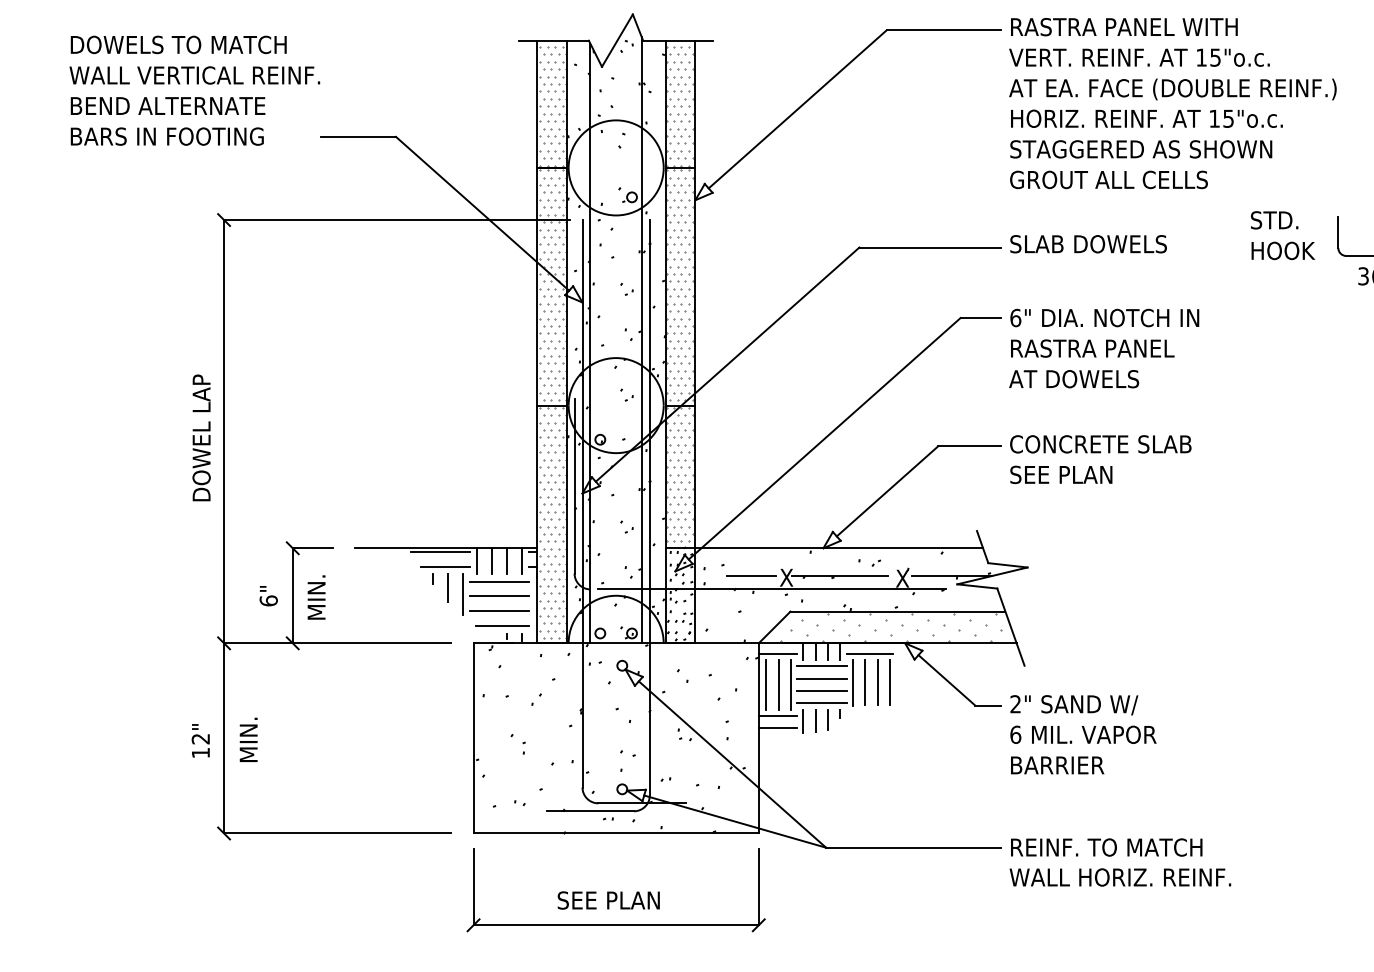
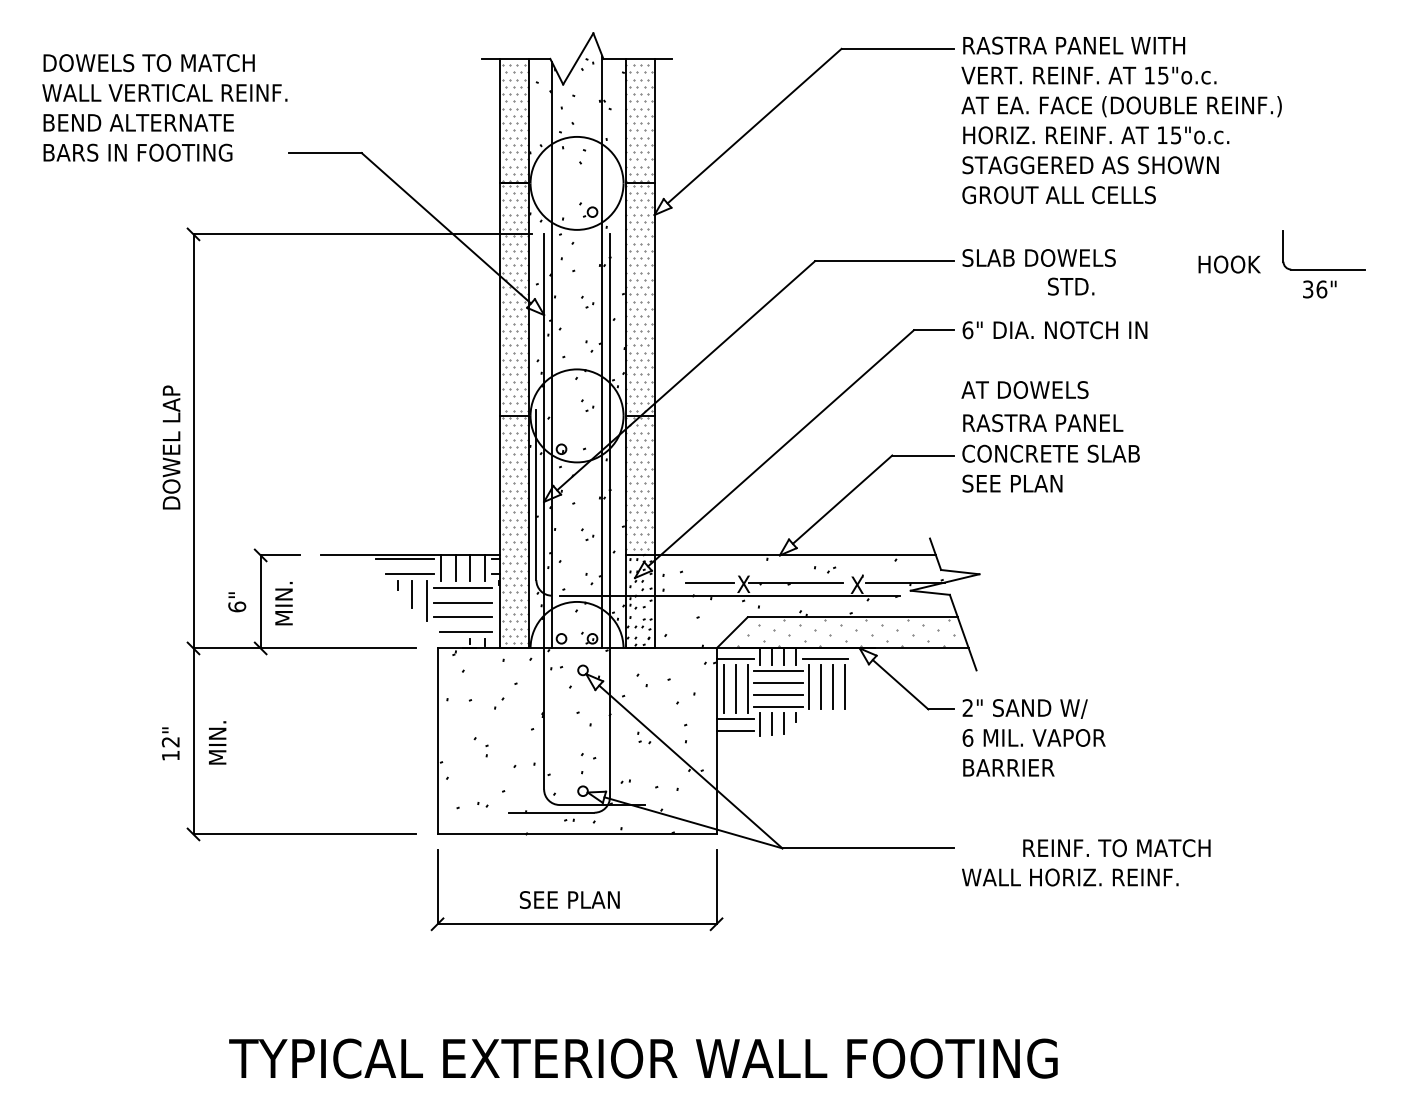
text: (1274, 220) -> (1071, 286), moved
text: (1093, 348) -> (1043, 423), moved
text: (1106, 847) -> (1116, 848), moved

